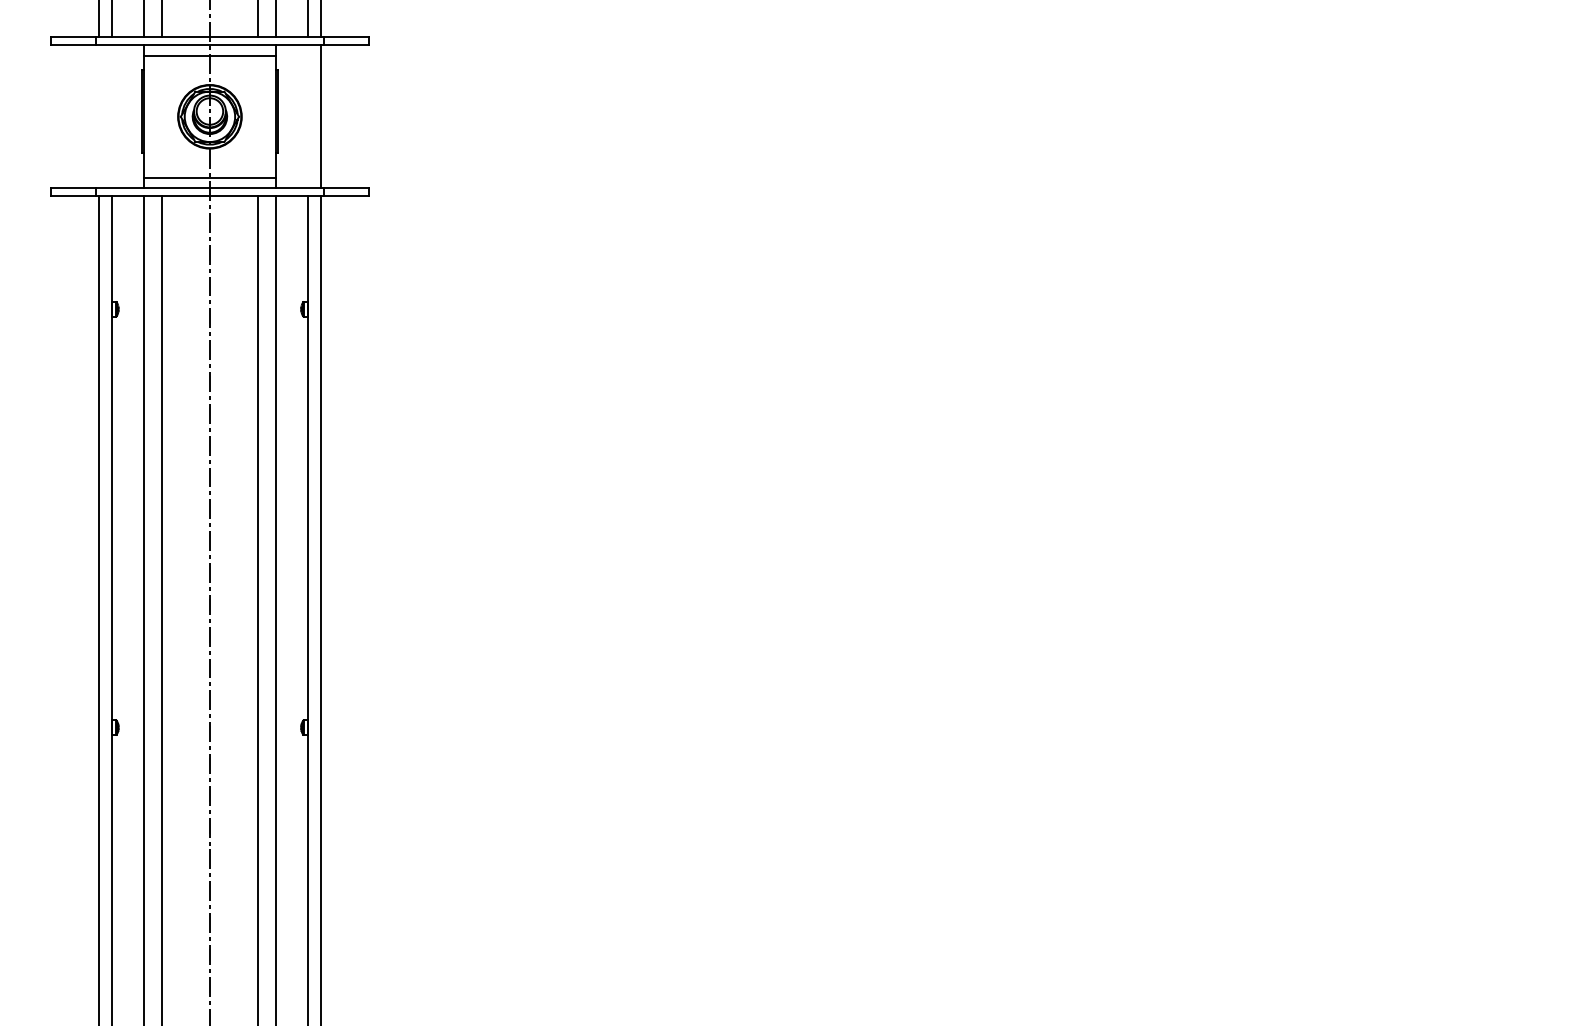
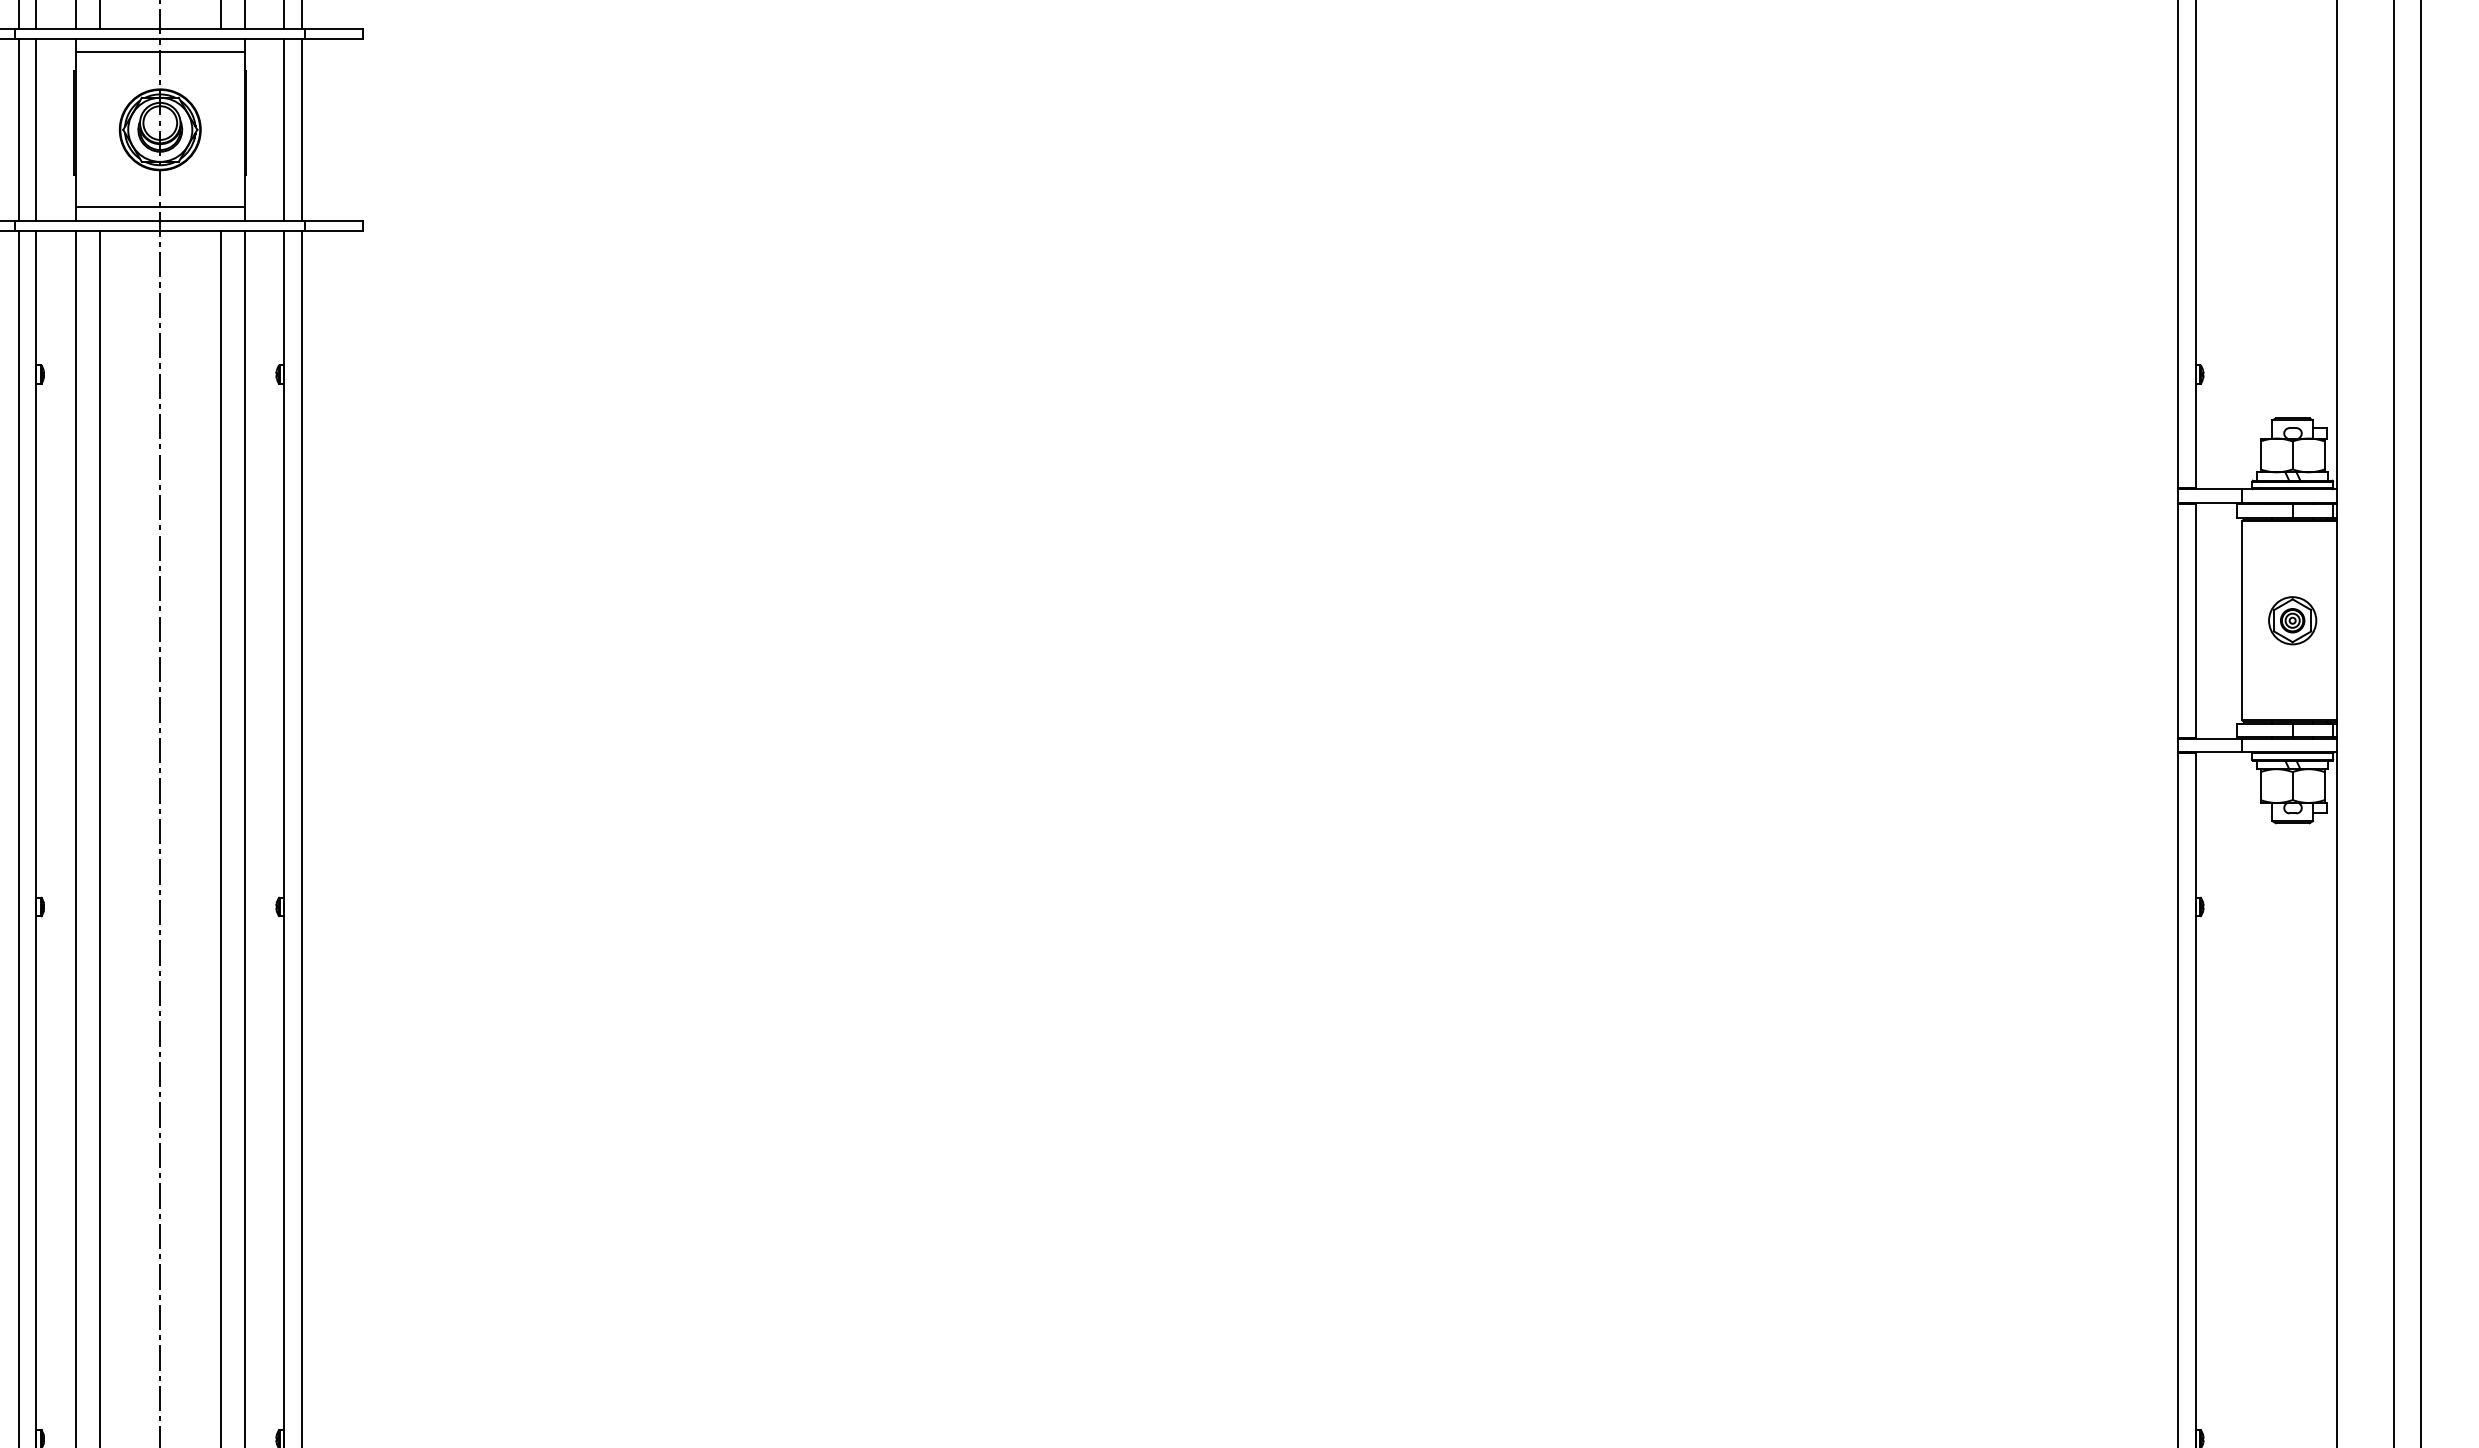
line: (98, 116) -> (18, 129), added
line: (112, 116) -> (36, 129), added
line: (307, 116) -> (284, 129), added

